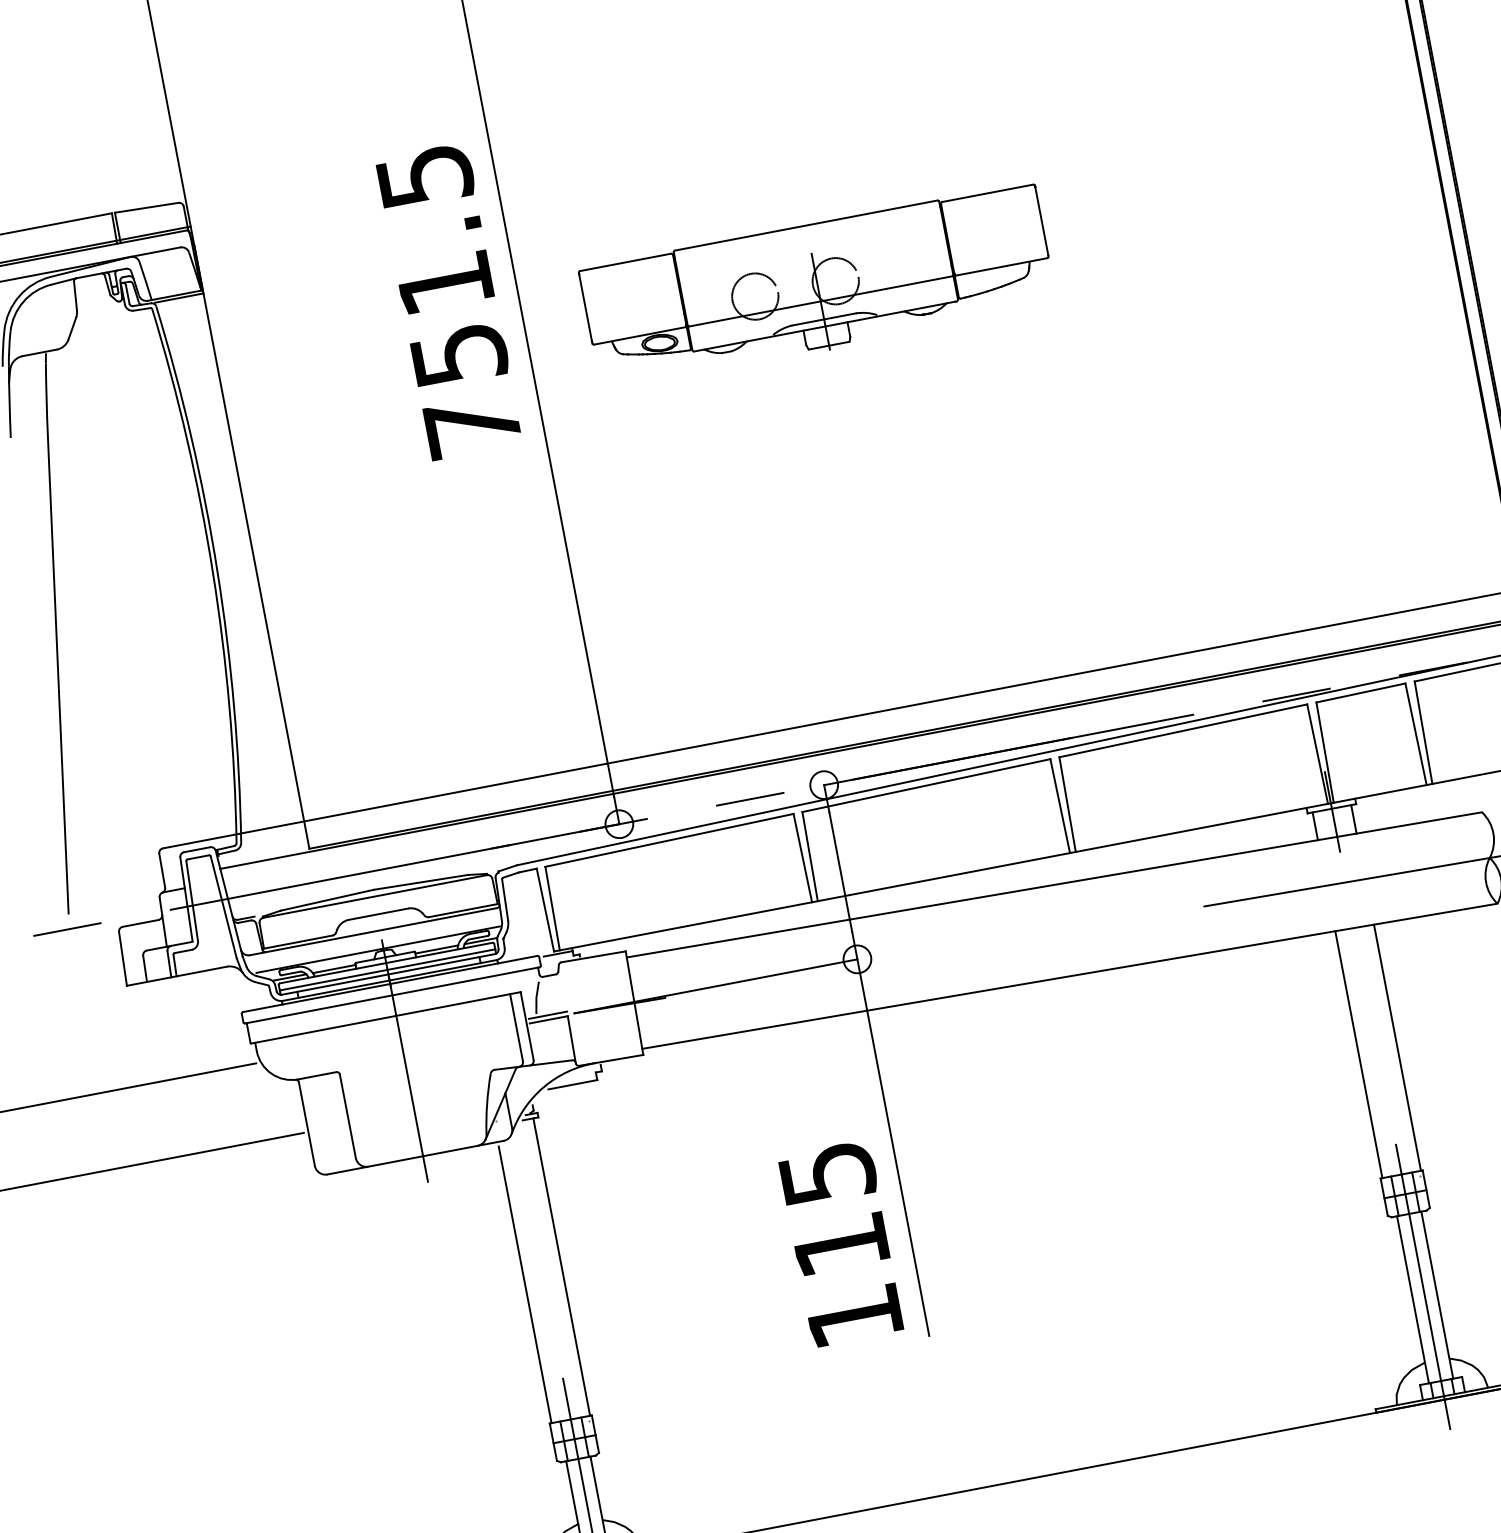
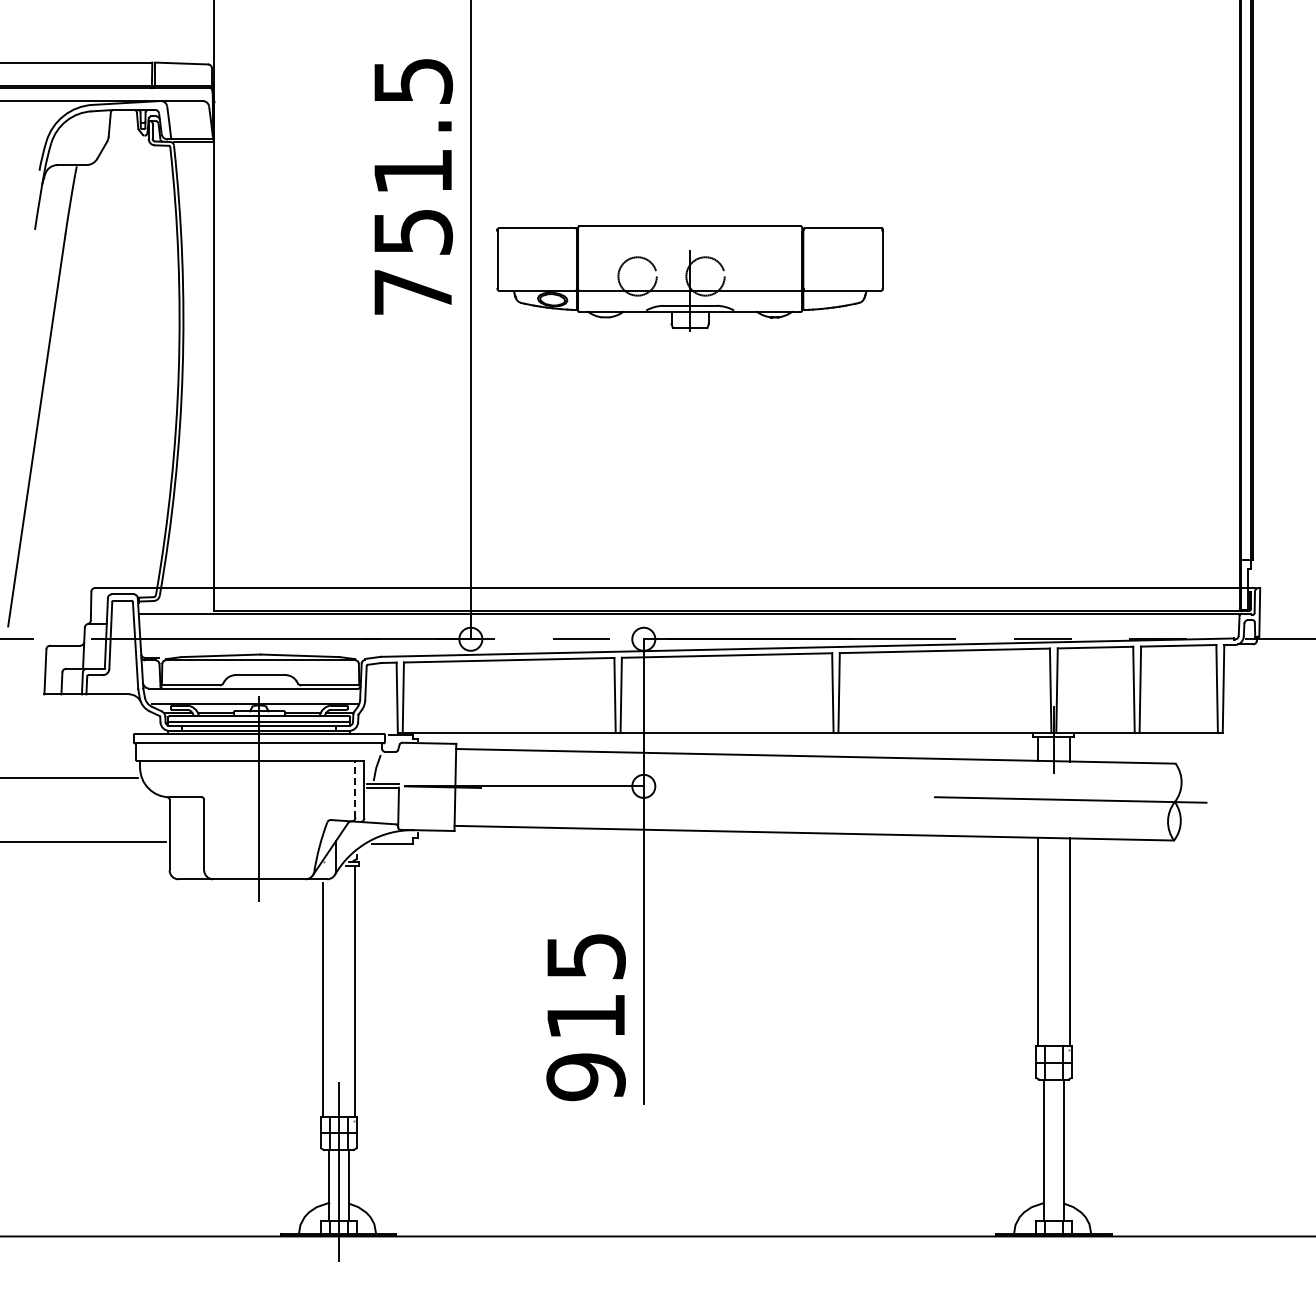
part: (817, 287) -> (689, 278), moved
line: (516, 1026) -> (355, 788), solid -> dashed
line: (1422, 1287) -> (1053, 1141), removed
text: (854, 1317) -> (585, 1077), 115 -> 915

